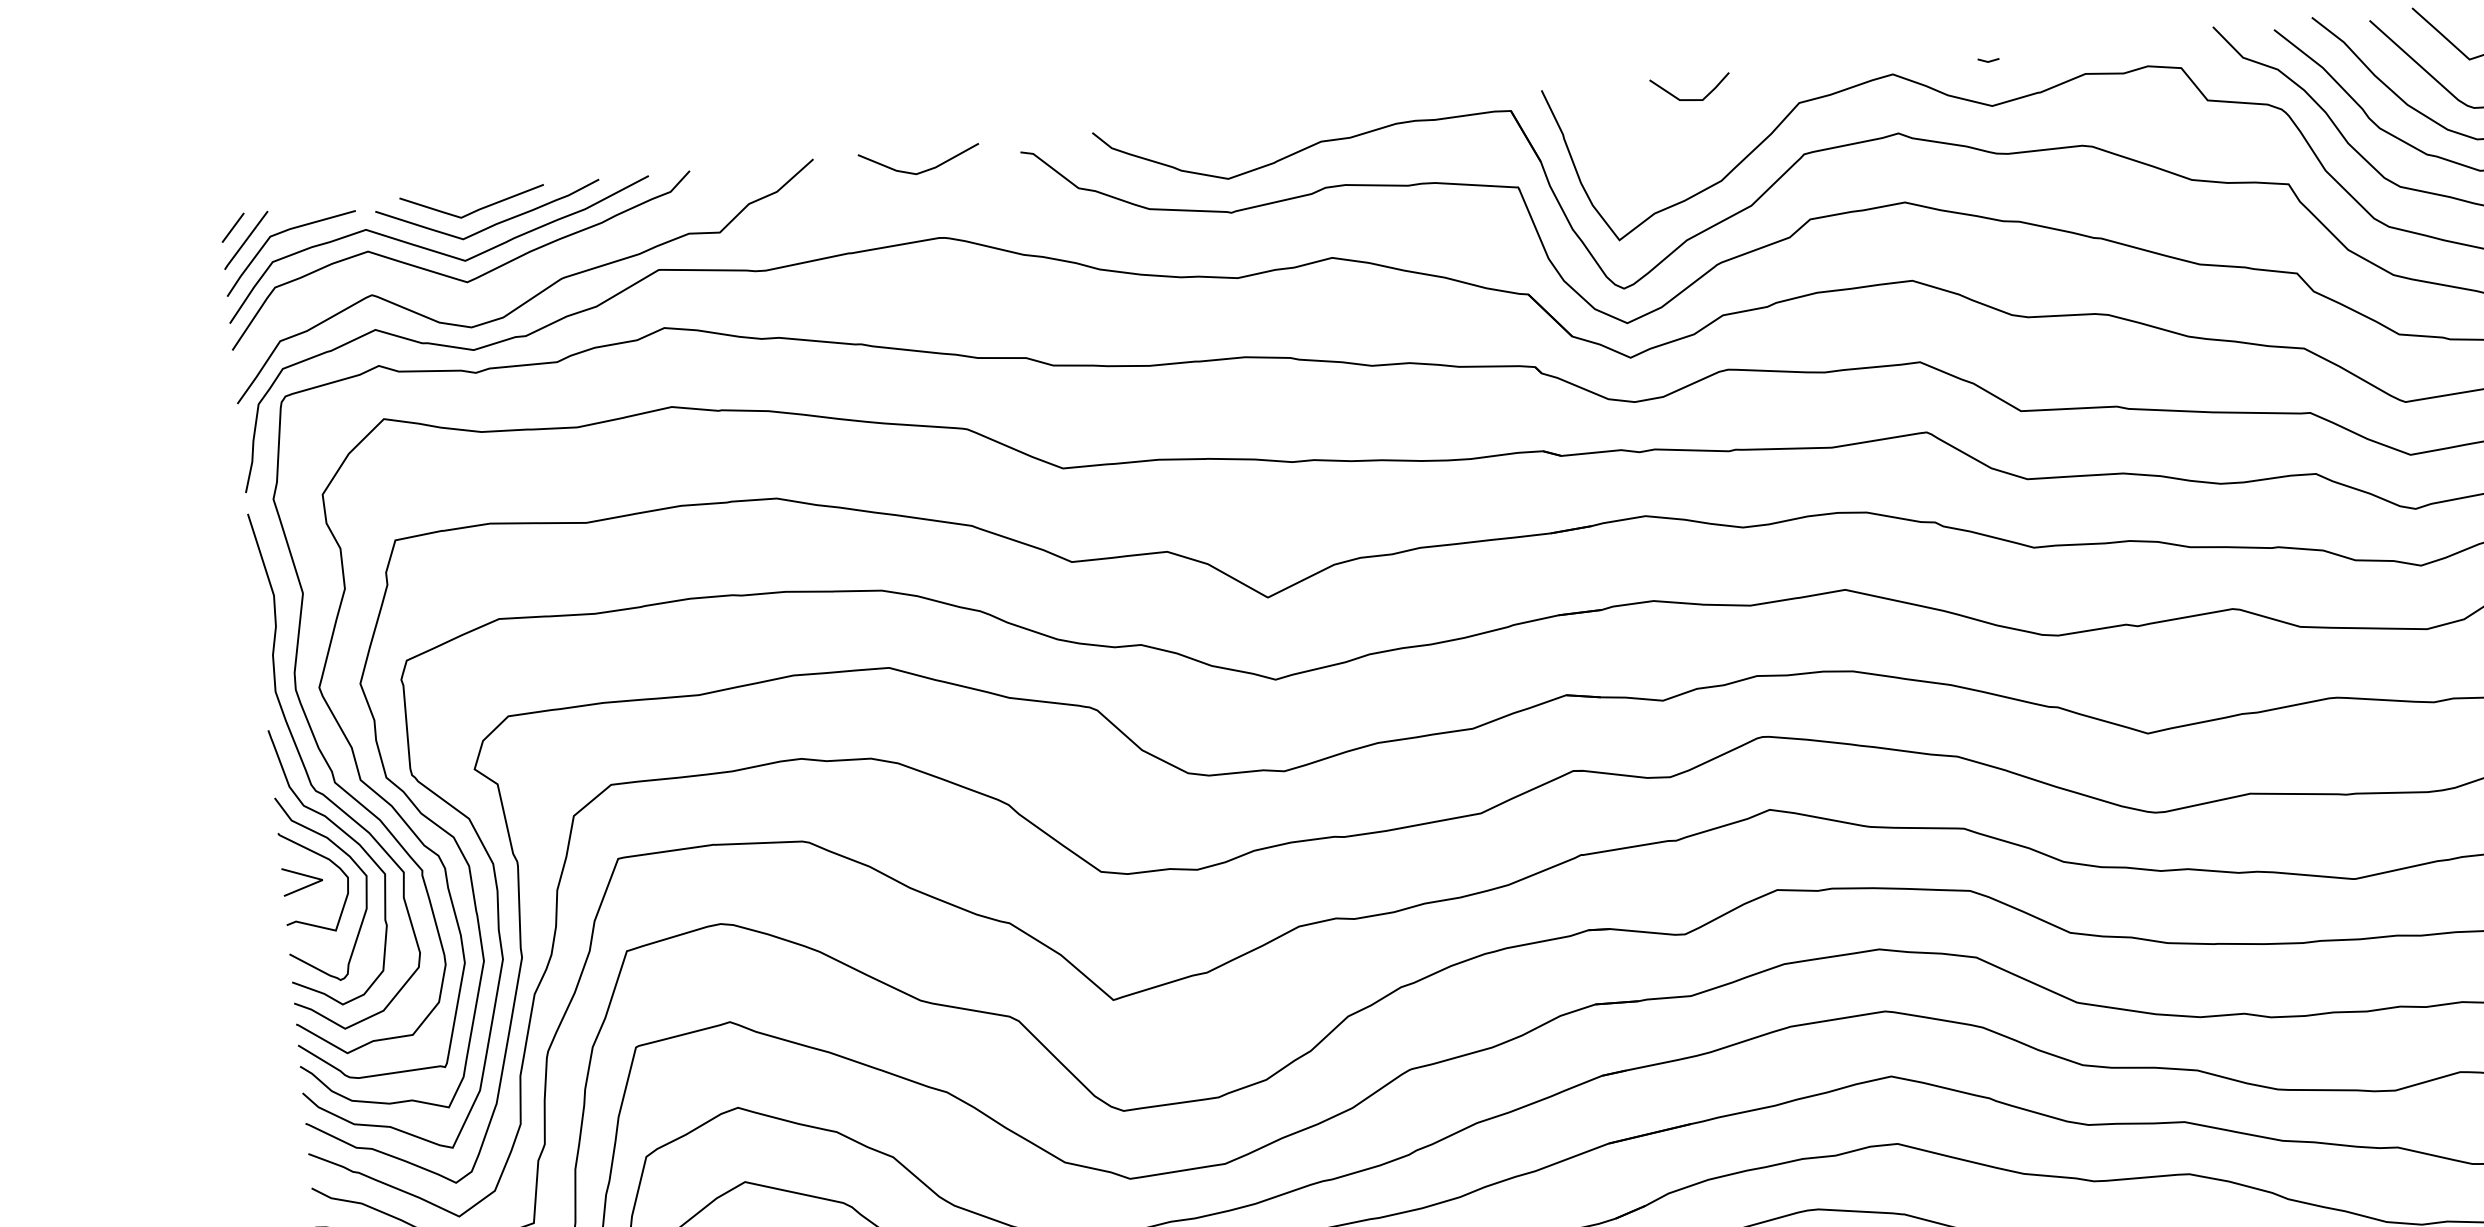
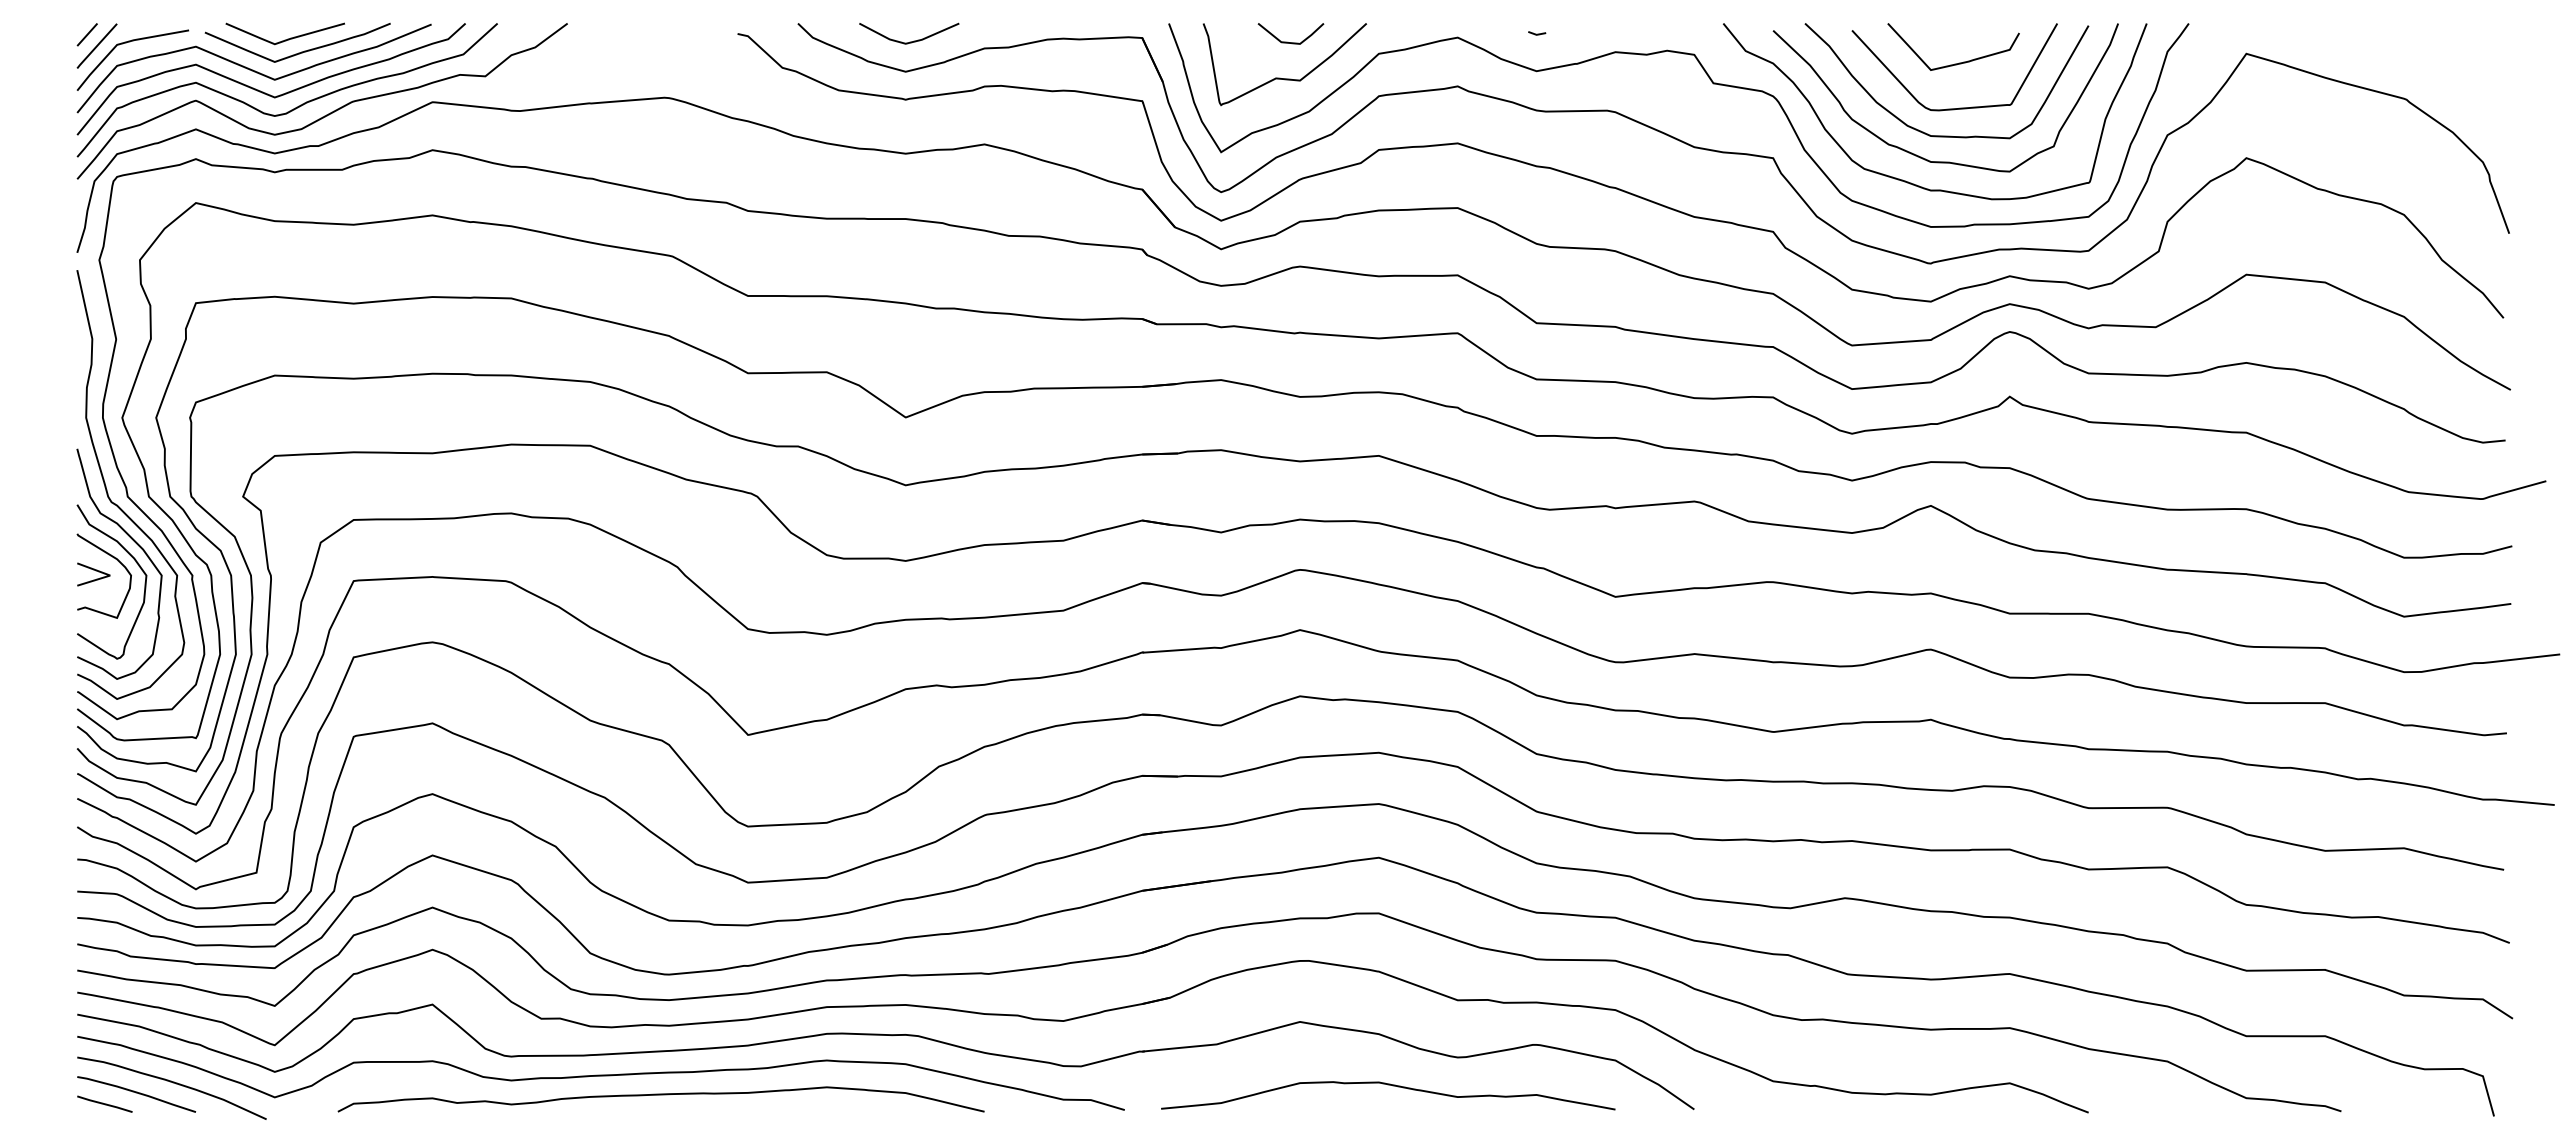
curve: (1682, 142) -> (1280, 77), added
line: (920, 171) -> (909, 41), moved
curve: (496, 289) -> (298, 105), added

